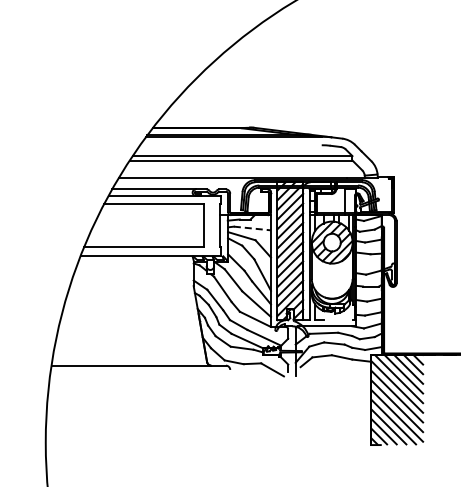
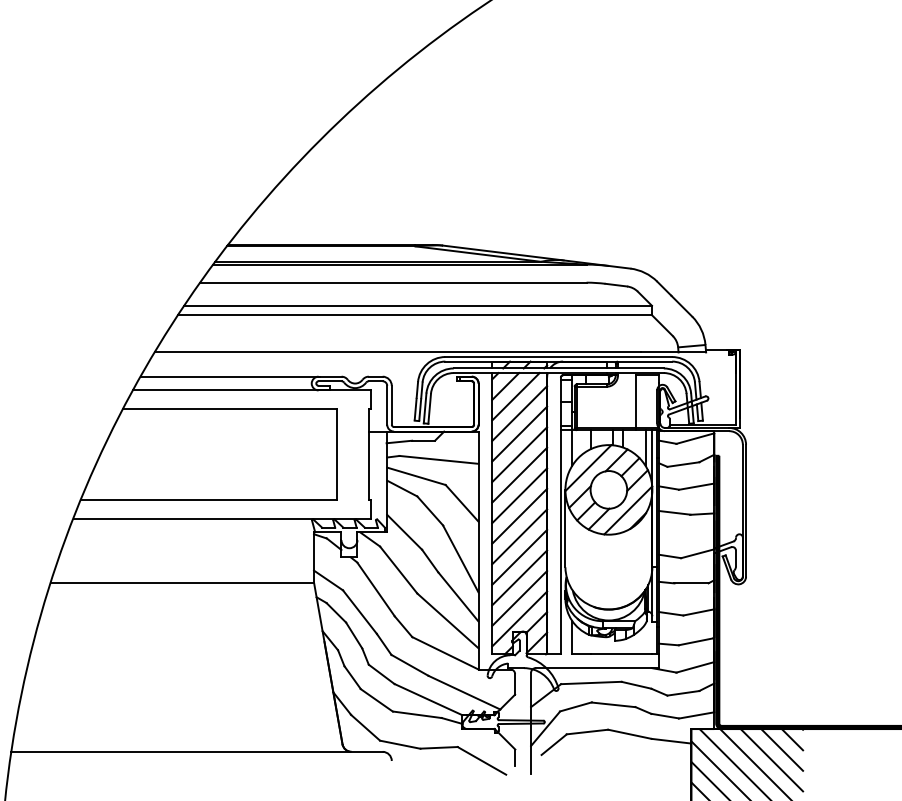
line: (230, 145) -> (392, 283), added
line: (252, 228) -> (439, 459), dashed -> solid
line: (131, 286) -> (181, 583), added
line: (337, 319) -> (620, 653), added

